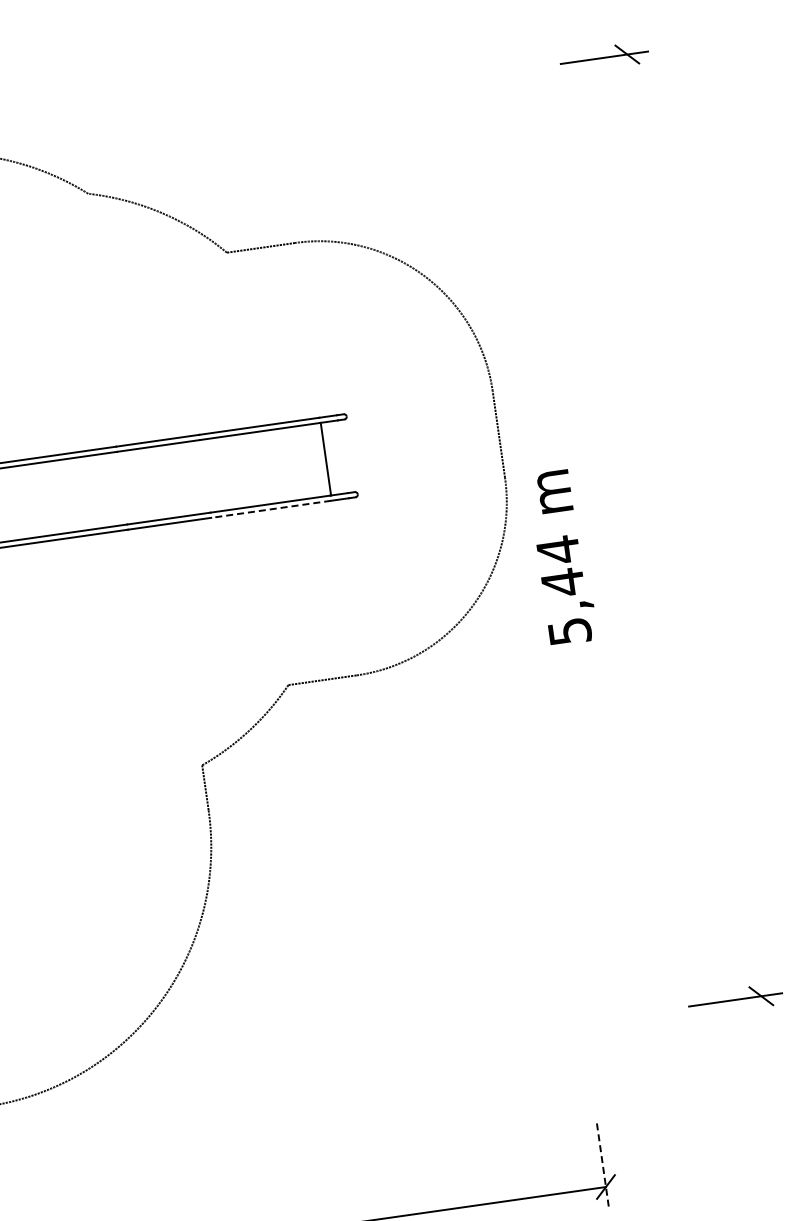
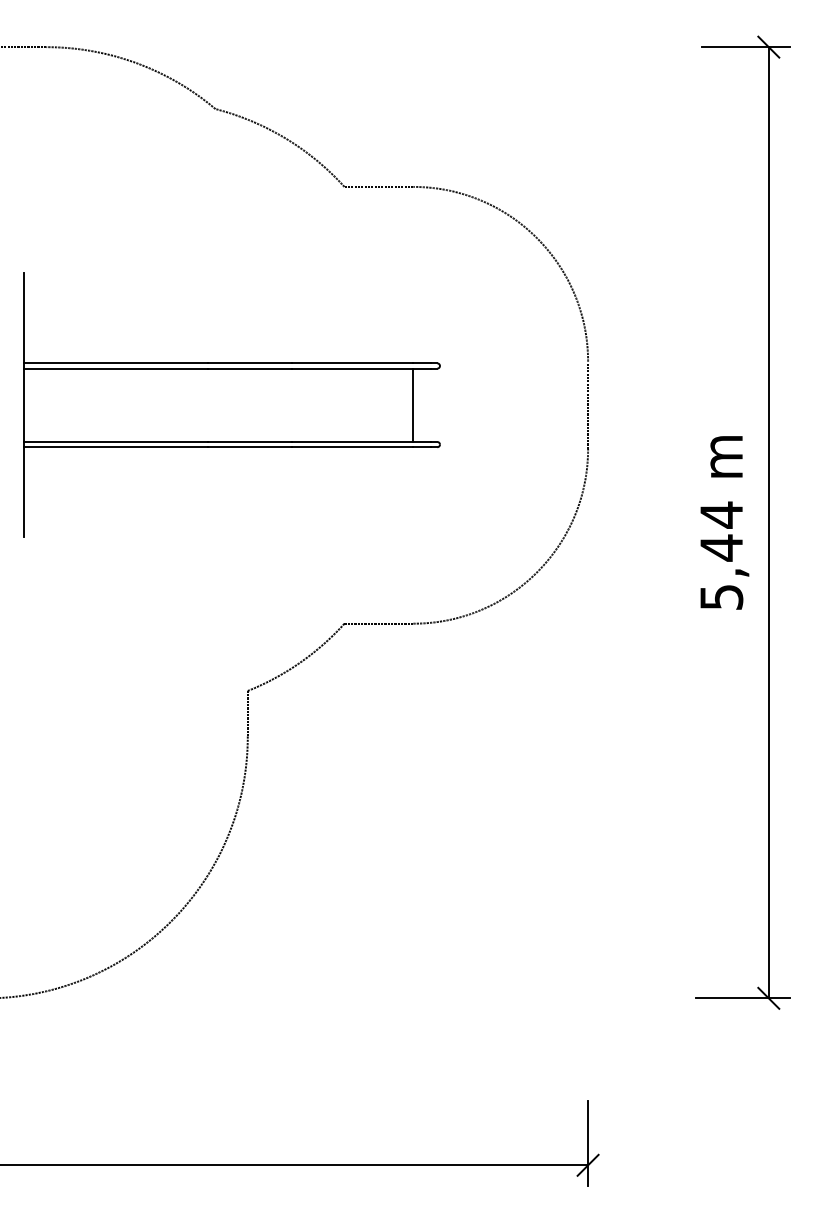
line: (271, 509) -> (352, 447), dashed -> solid
line: (693, 525) -> (768, 522), added
text: (562, 557) -> (724, 522), moved
line: (603, 1165) -> (588, 1143), dashed -> solid

